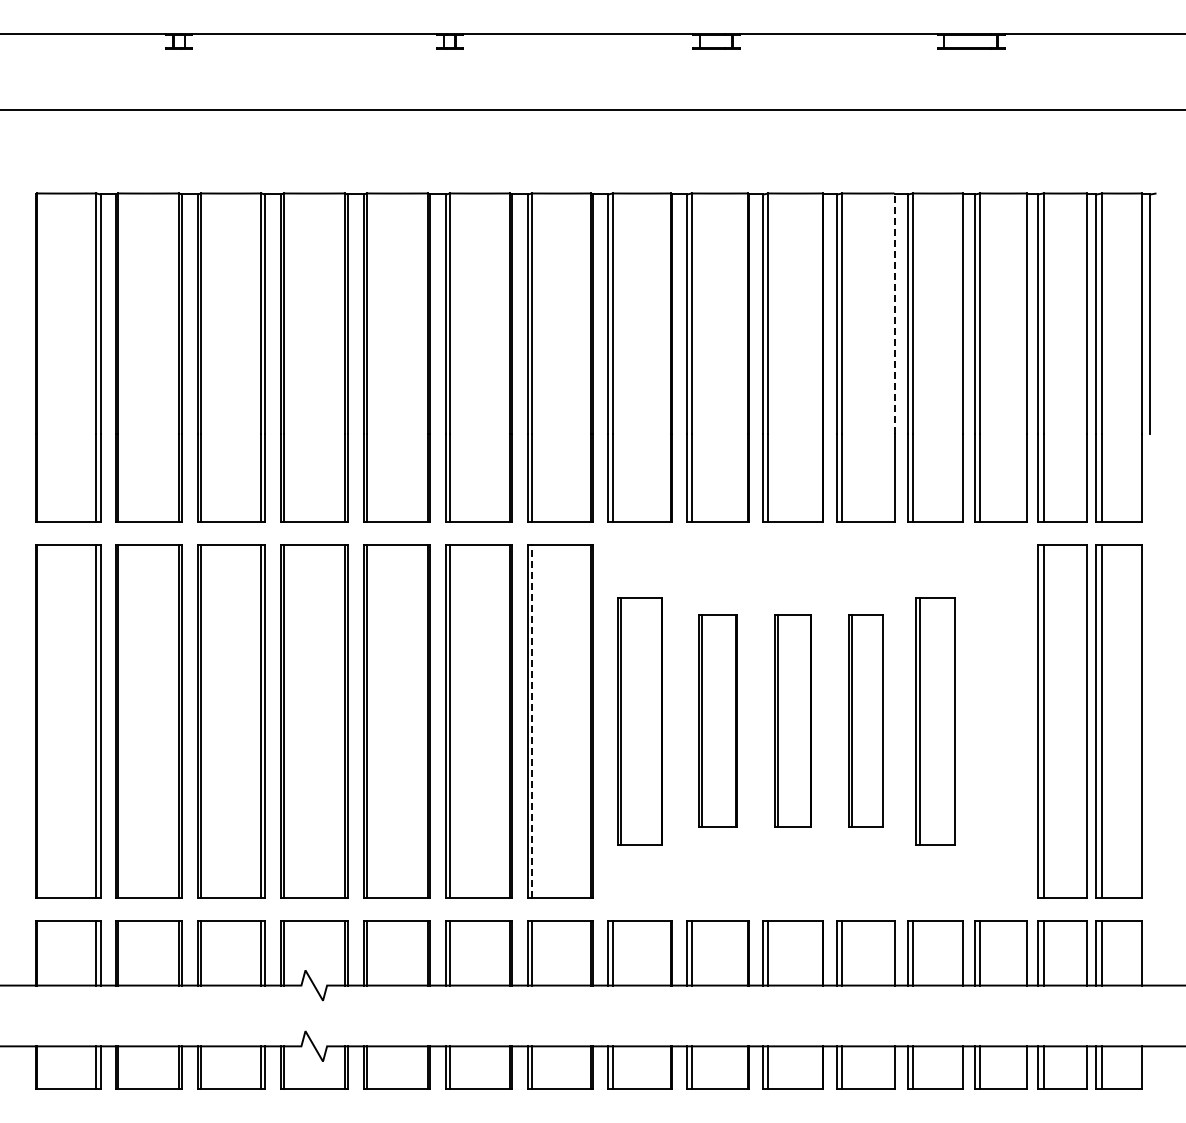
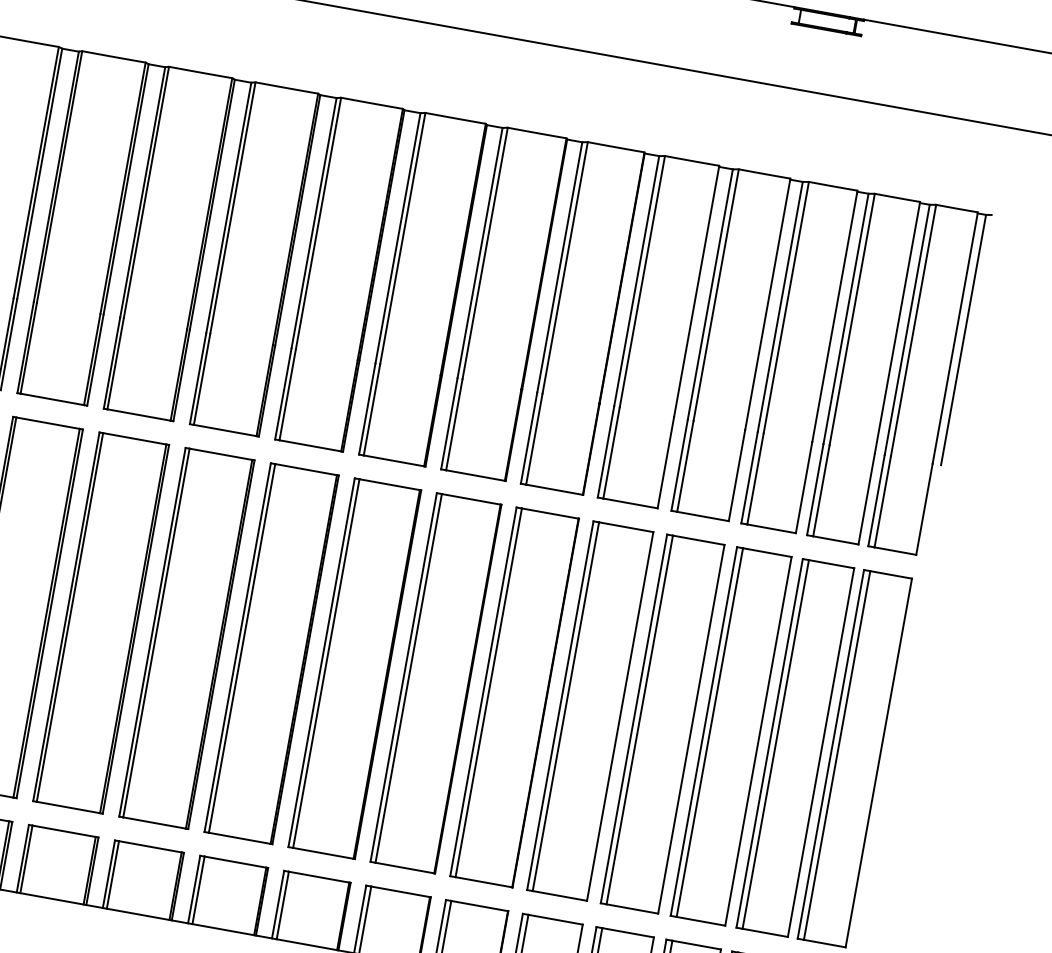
line: (894, 313) -> (696, 291), dashed -> solid
line: (532, 721) -> (242, 648), dashed -> solid
part: (639, 721) -> (354, 668), size x1.43
part: (717, 721) -> (435, 683), size x1.67
part: (792, 721) -> (513, 697), size x1.67
part: (865, 721) -> (589, 711), size x1.67
part: (935, 721) -> (662, 724), size x1.43
part: (1000, 721) -> (730, 736), added

